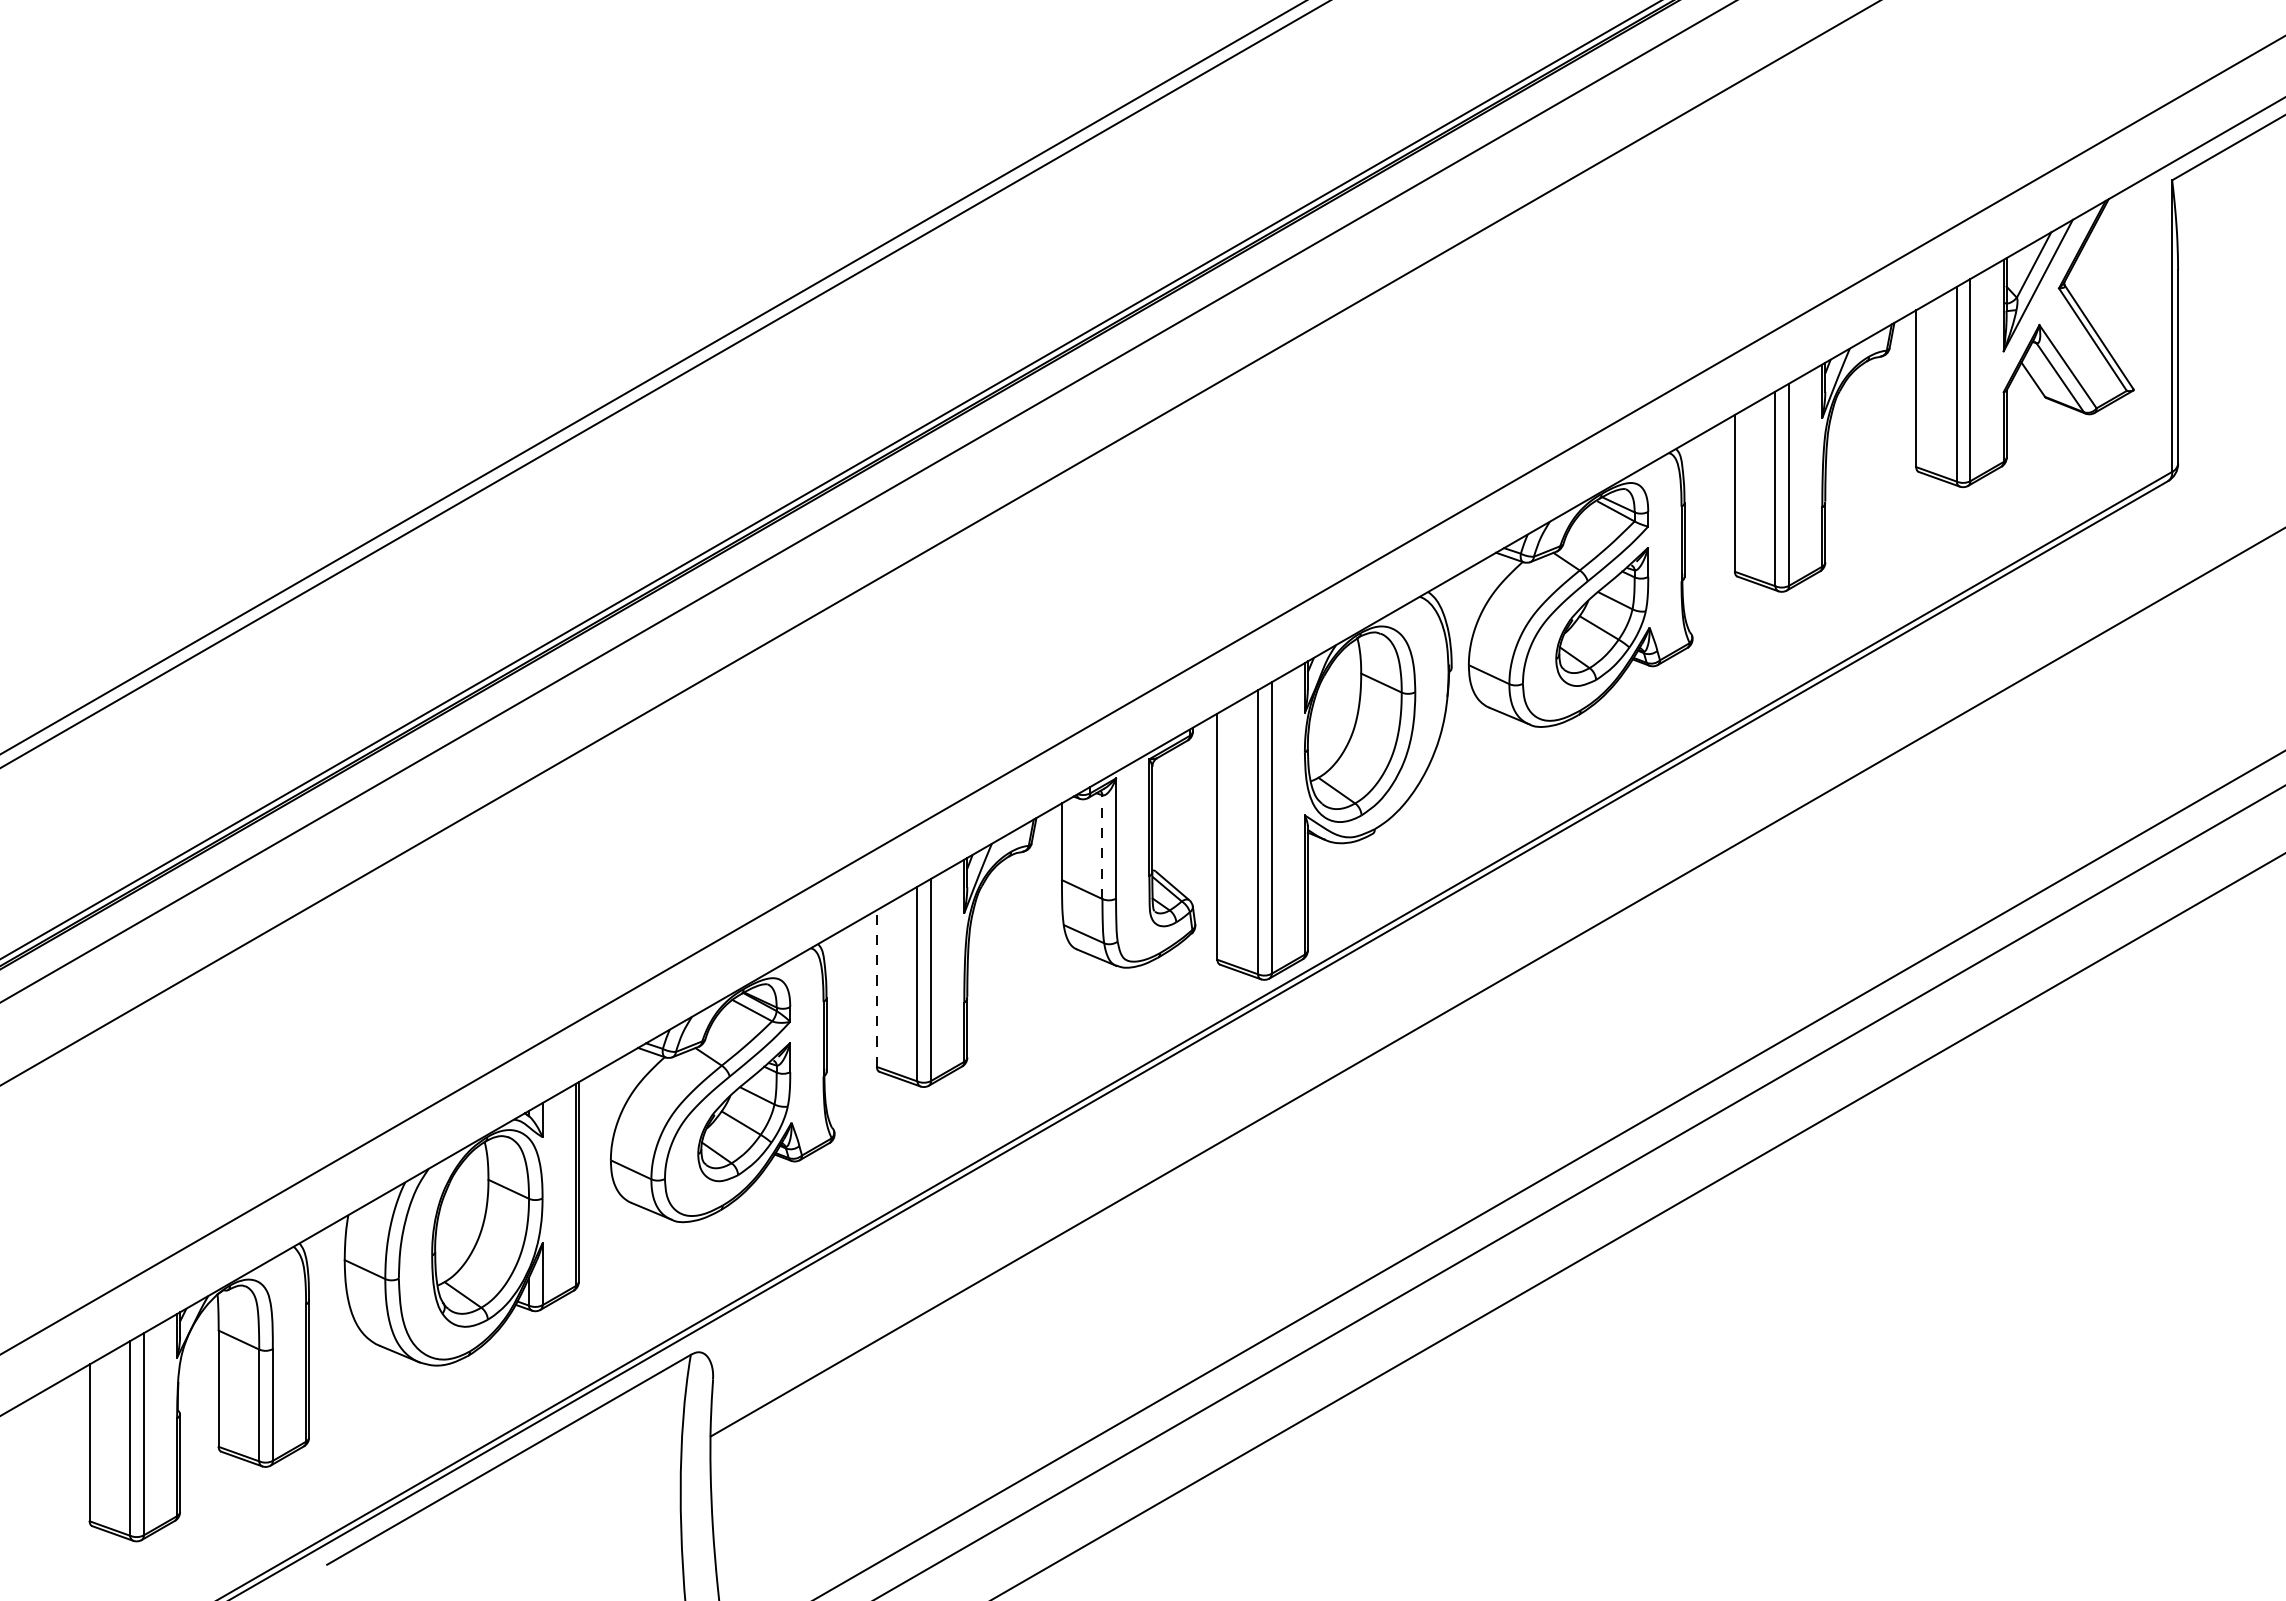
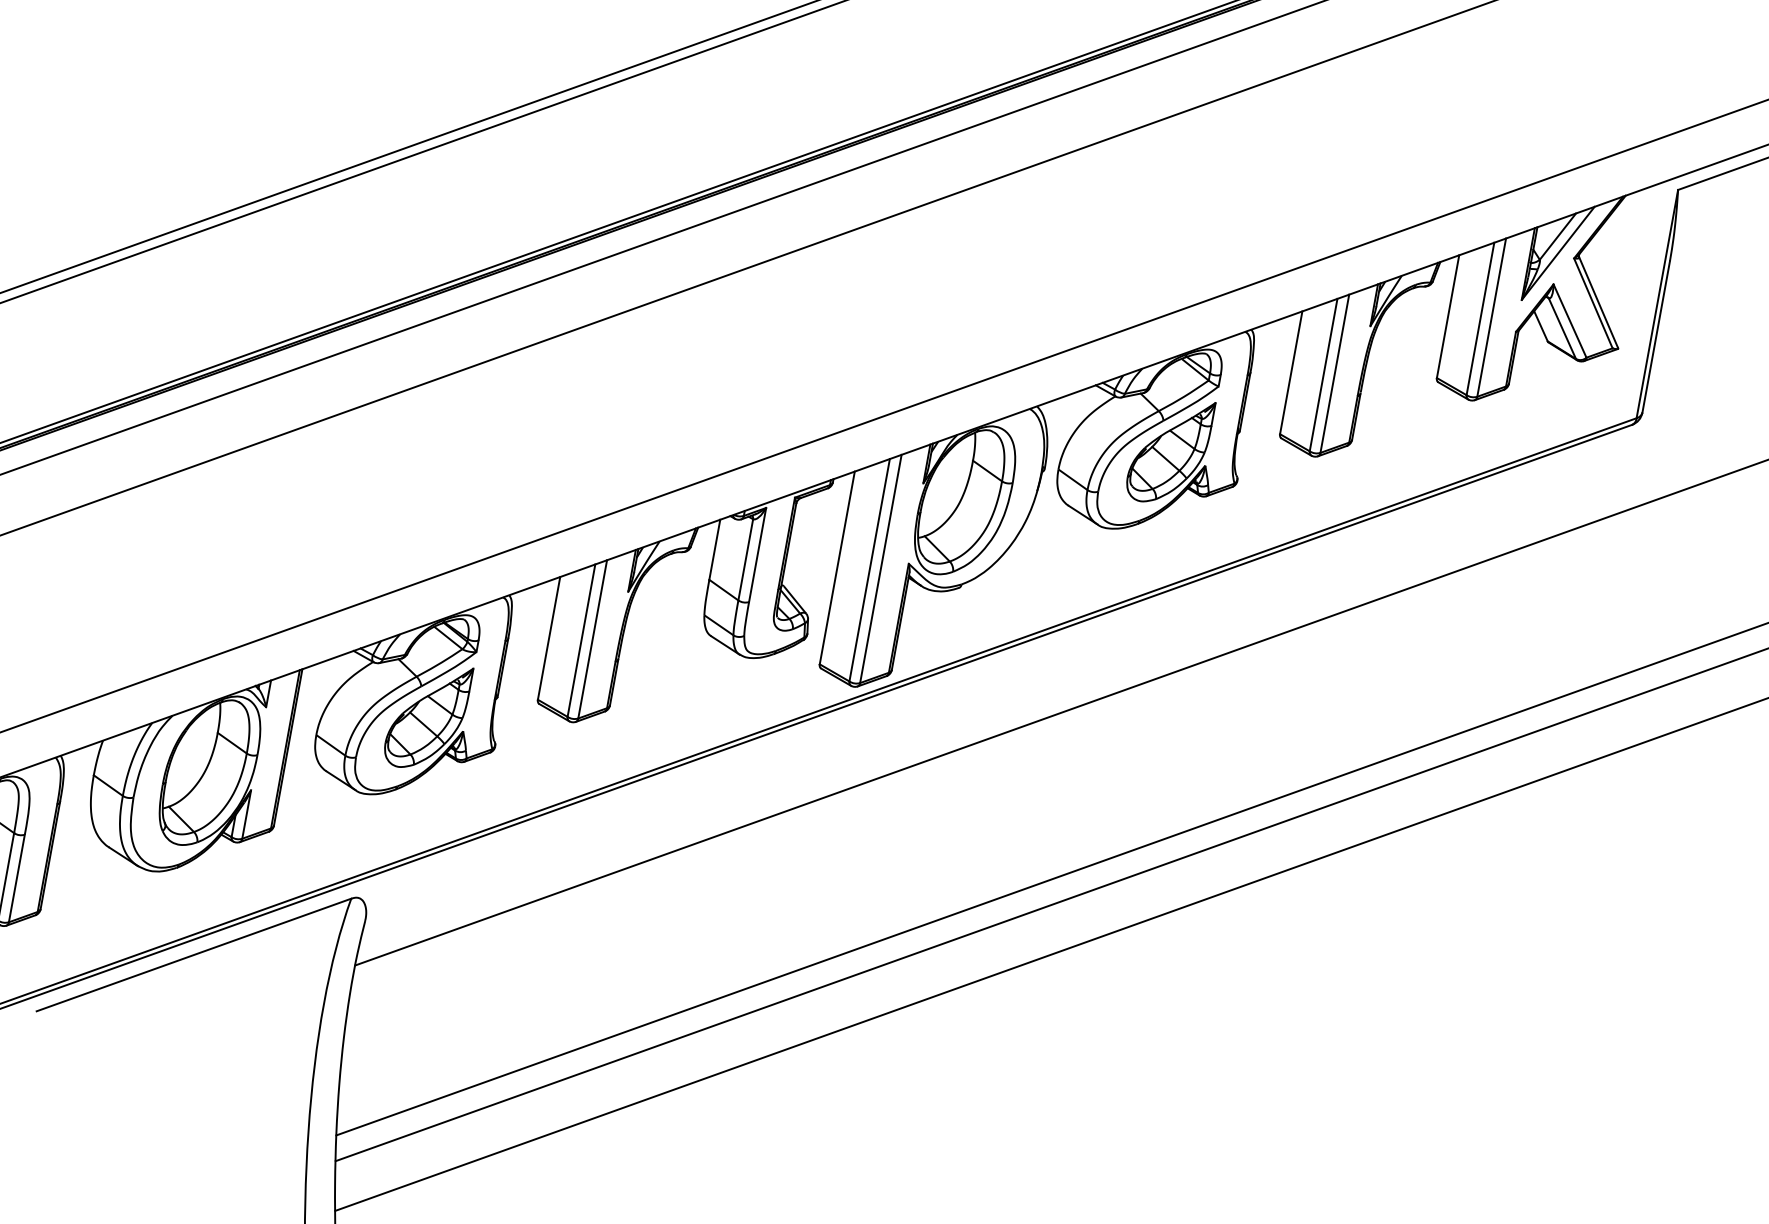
line: (1102, 847) -> (745, 560), dashed -> solid
line: (876, 988) -> (548, 638), dashed -> solid

